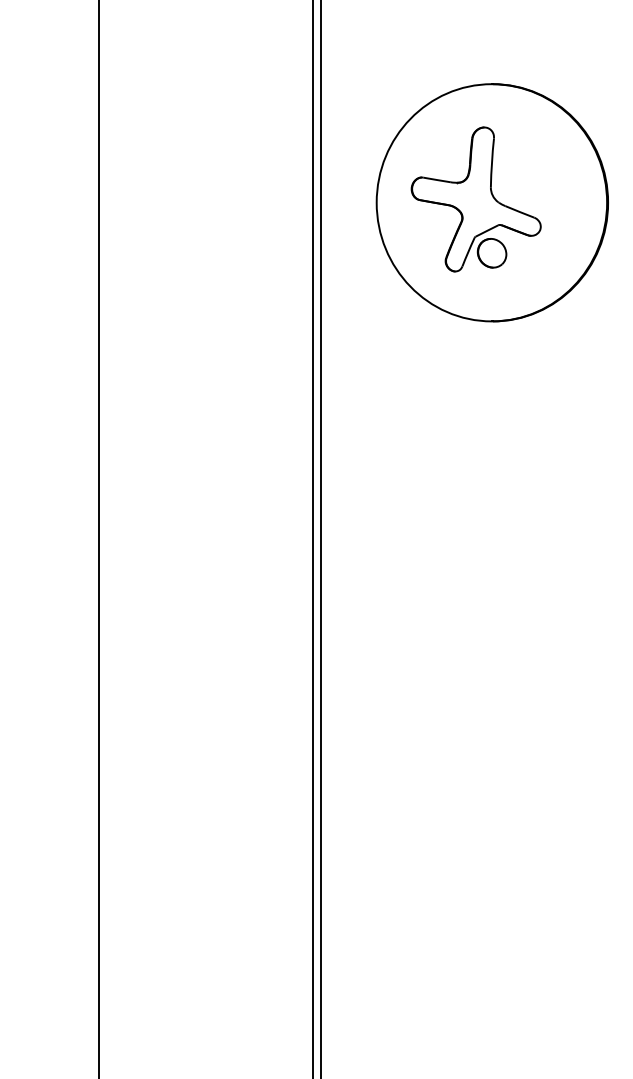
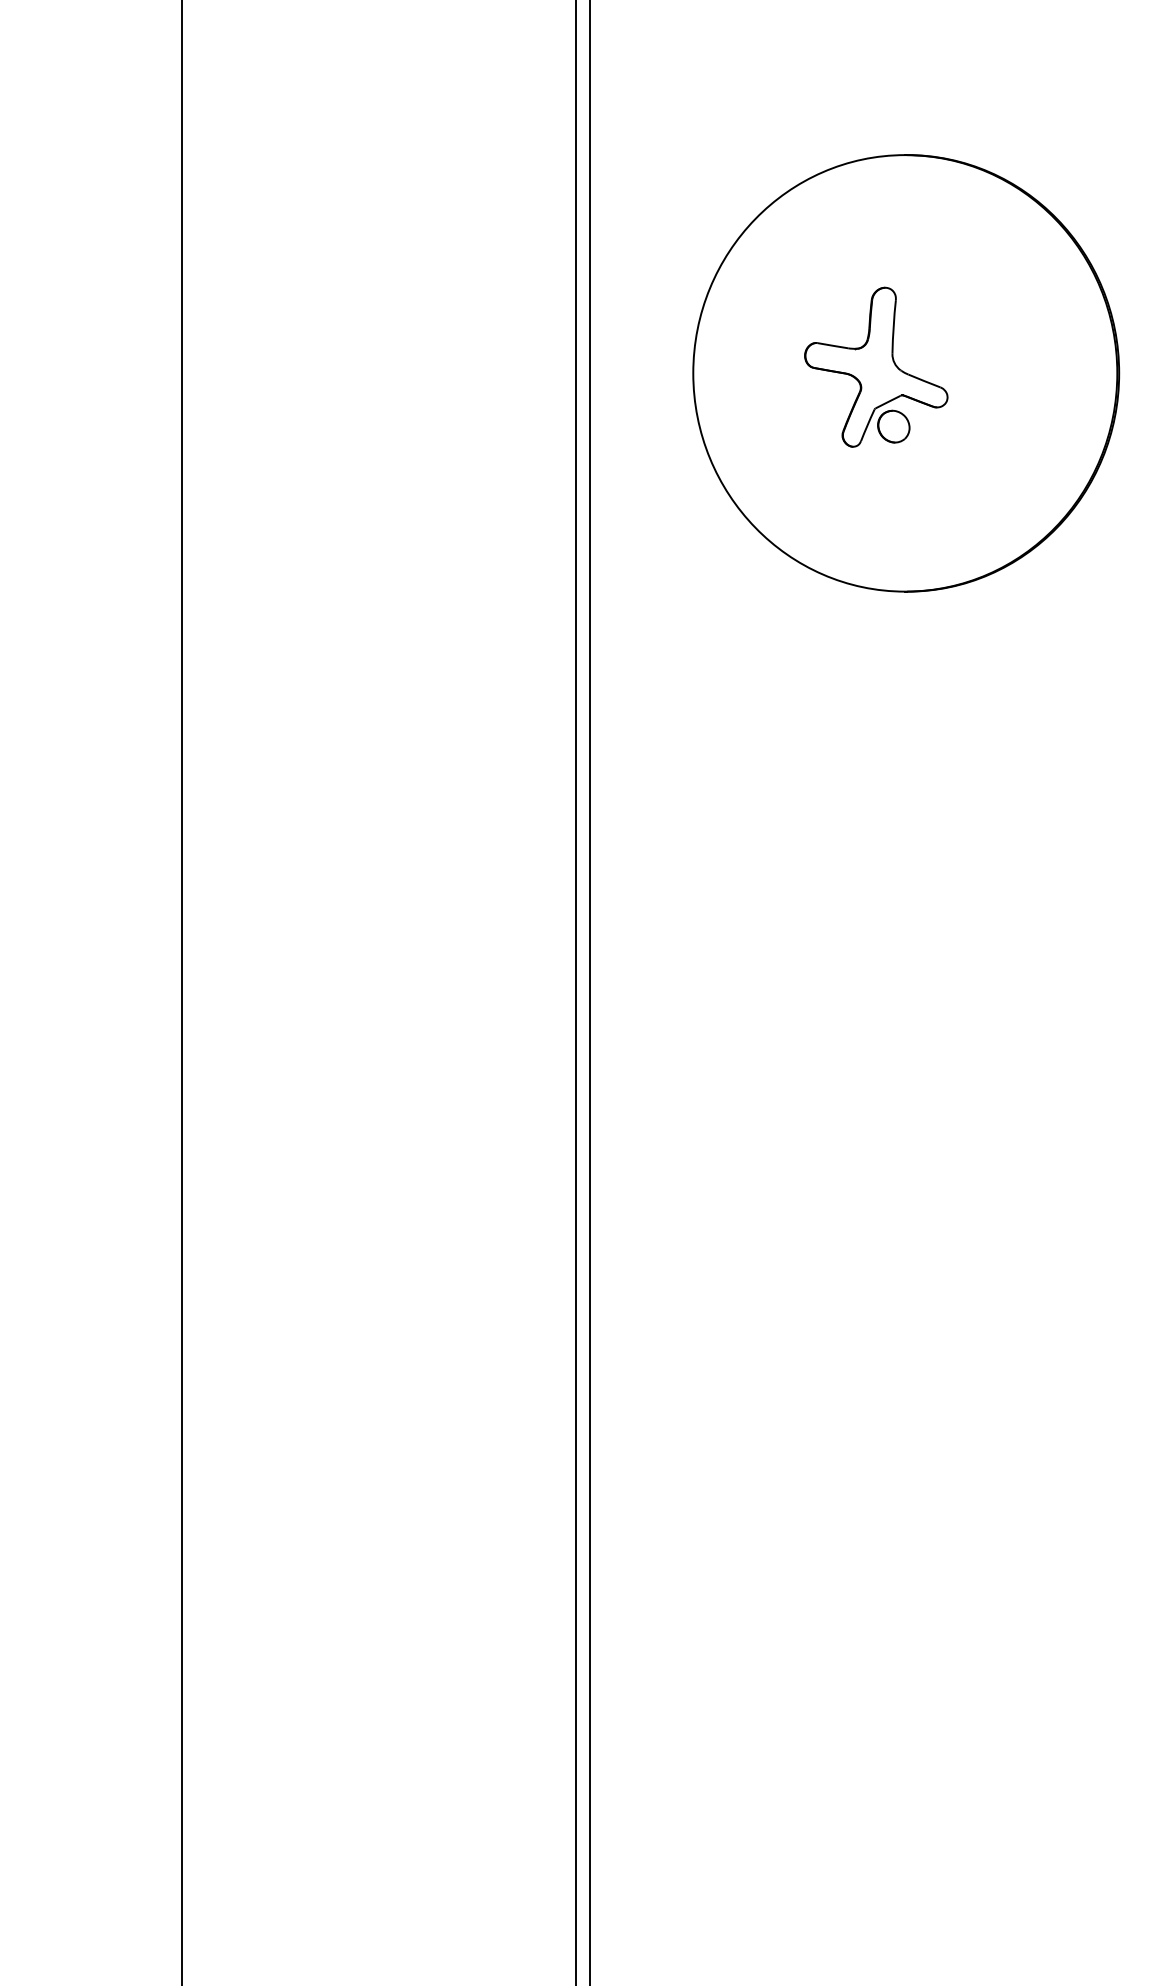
part: (475, 199) -> (875, 367), size x0.6

